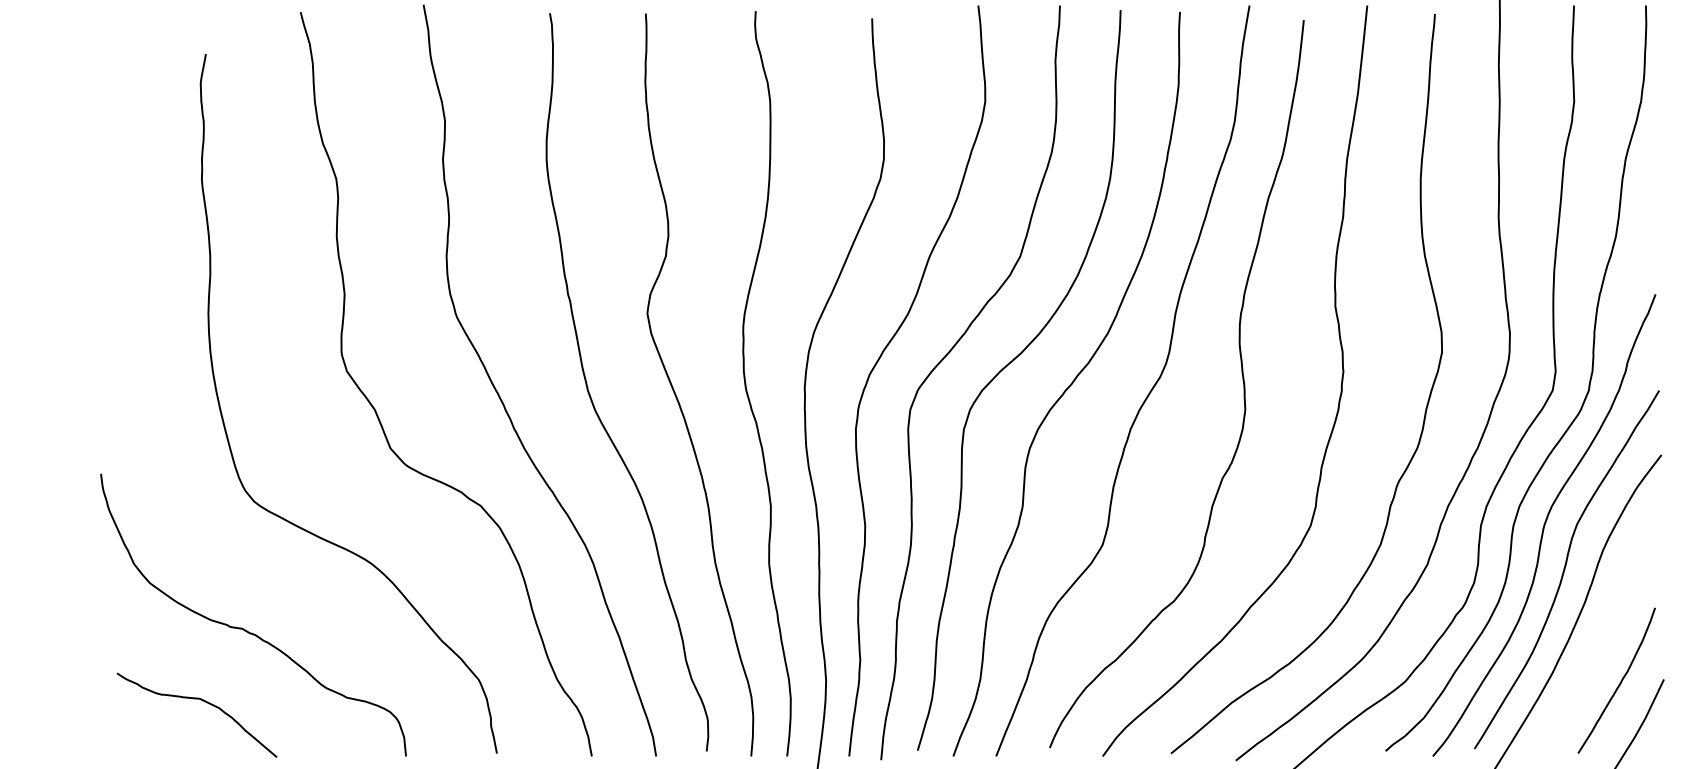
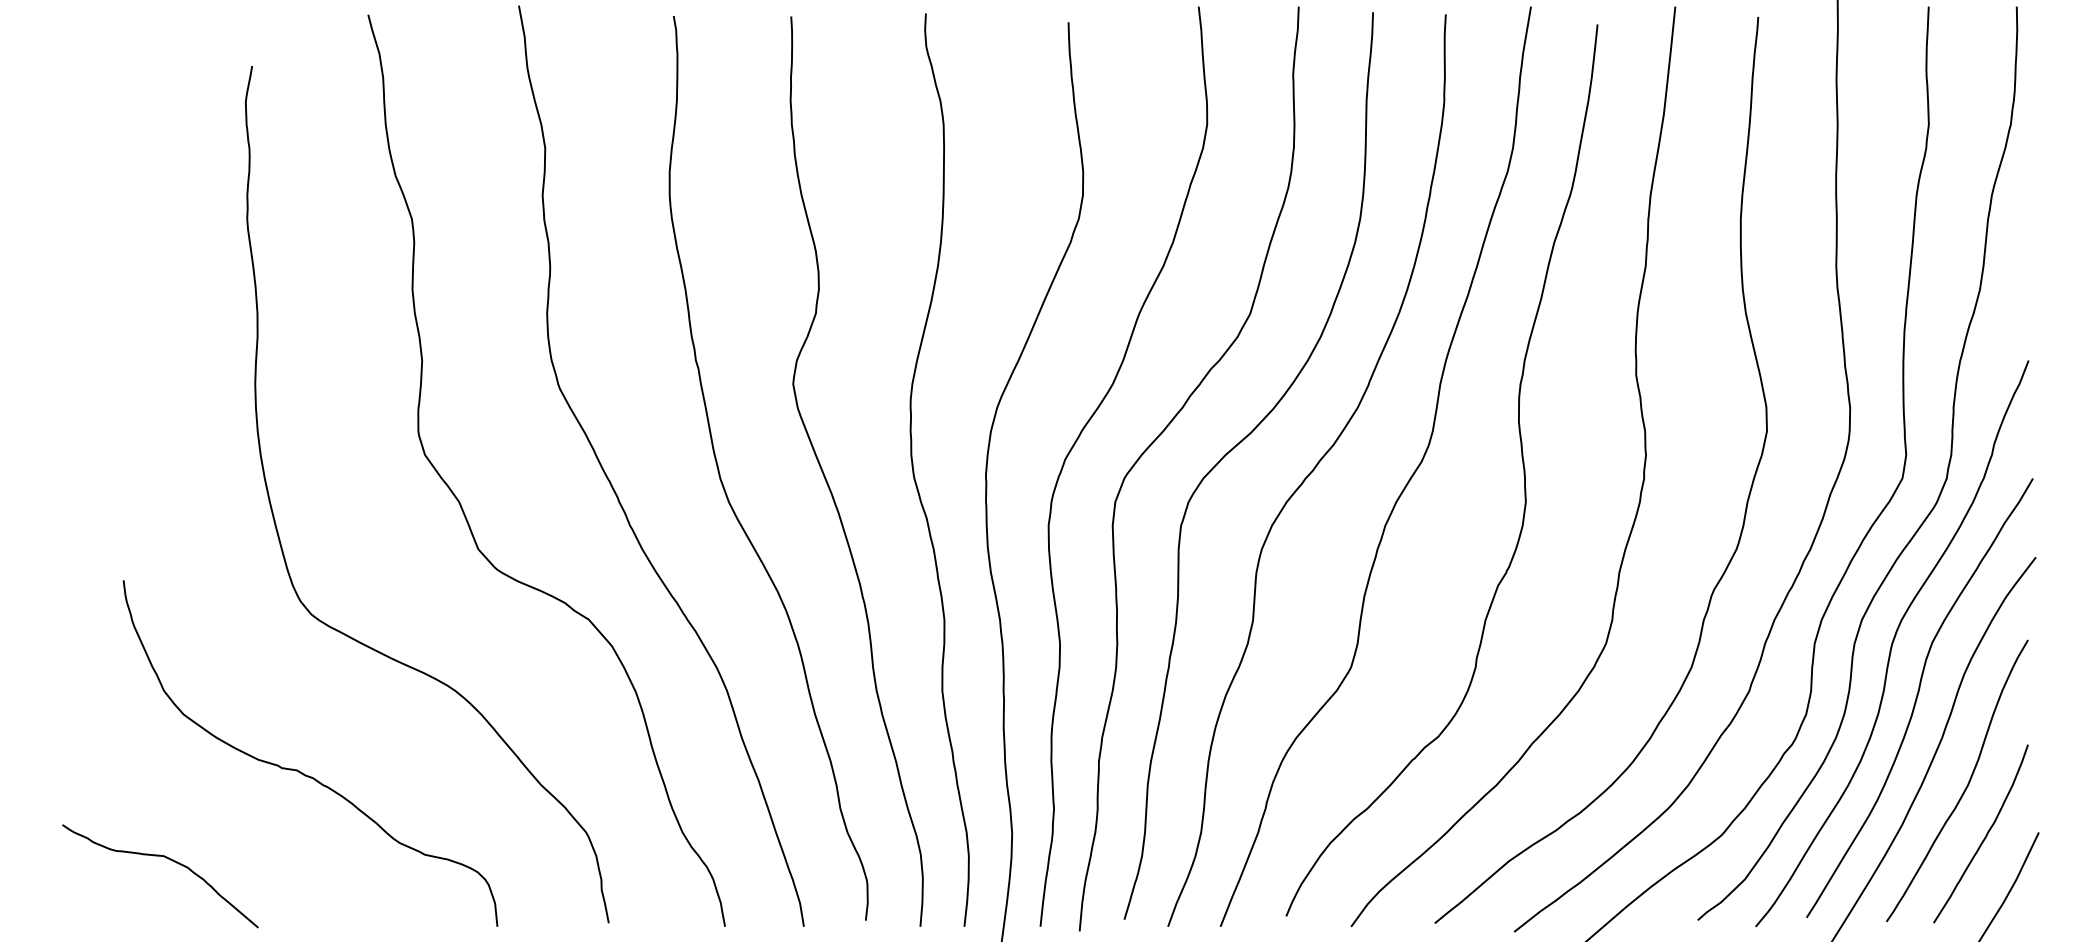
curve: (1604, 641) -> (1966, 785), added
curve: (204, 702) -> (169, 860), moved

